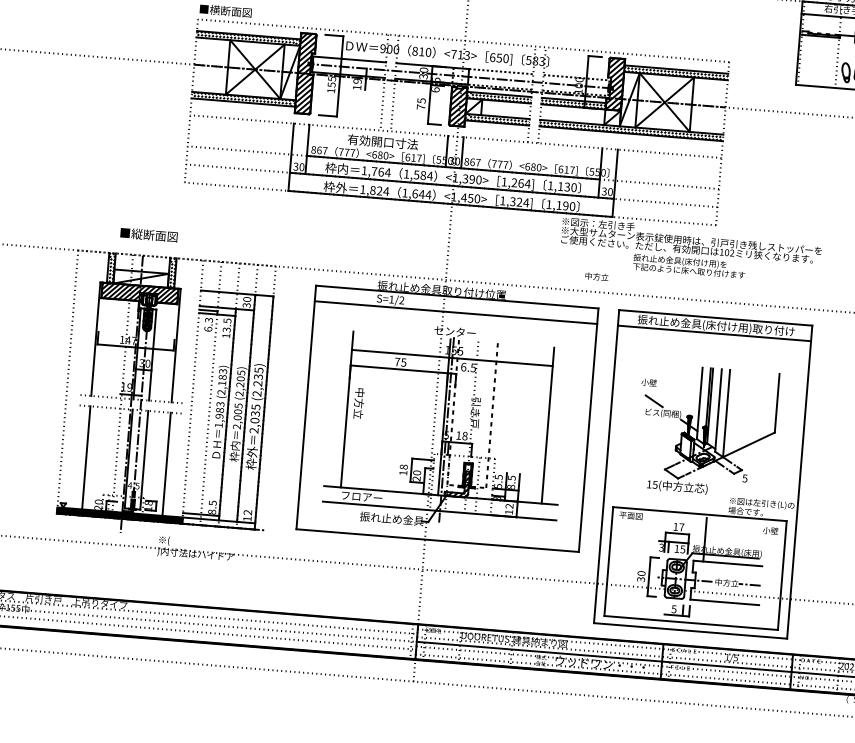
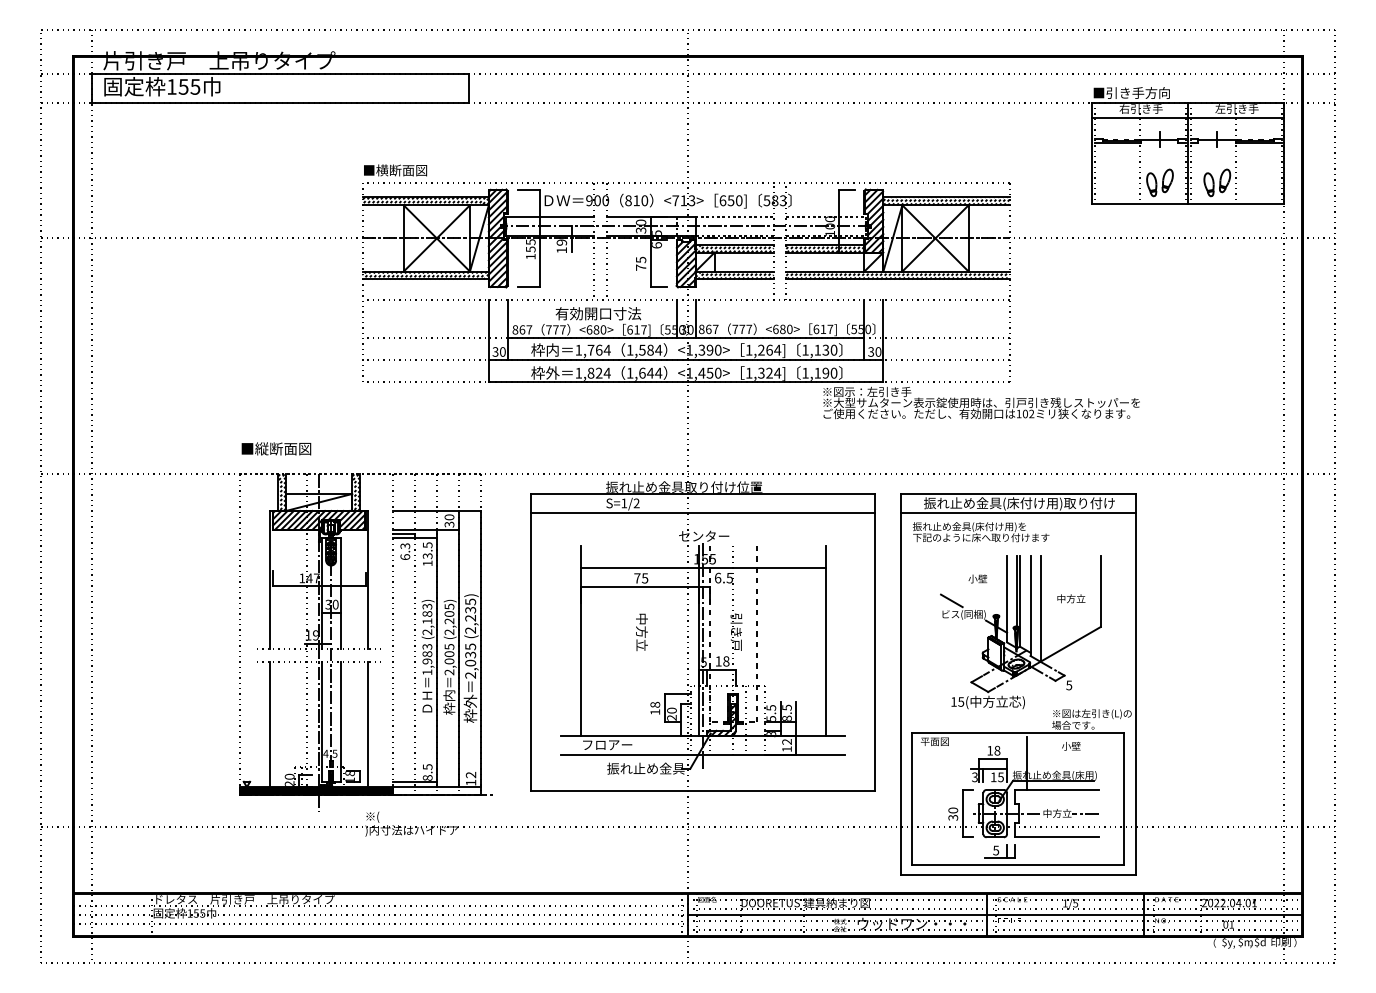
text: (149, 234) -> (276, 448), moved
text: (689, 266) -> (981, 532), moved
text: (597, 276) -> (1071, 598), moved
text: (648, 382) -> (977, 578), moved
text: (358, 402) -> (641, 631), moved
text: (681, 527) -> (997, 750), 17 -> 18
text: (770, 531) -> (1071, 746), moved

